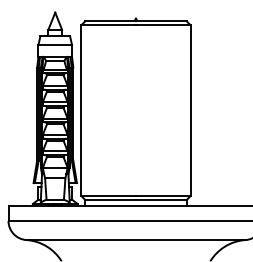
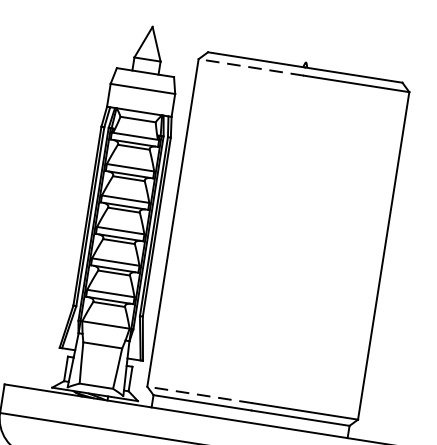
line: (108, 25) -> (251, 67), solid -> dashed
line: (108, 195) -> (199, 394), solid -> dashed

